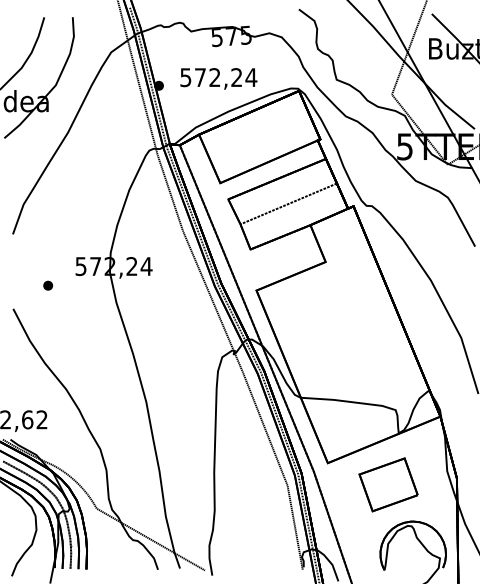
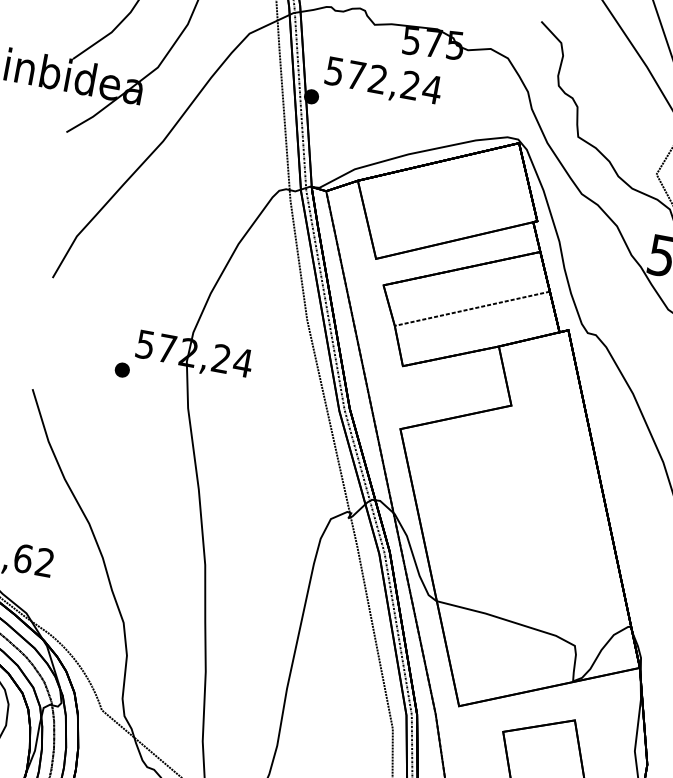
text: (218, 78) -> (382, 81), moved
part: (48, 285) -> (122, 369), moved

